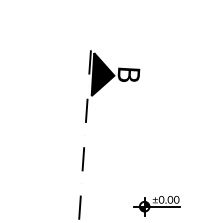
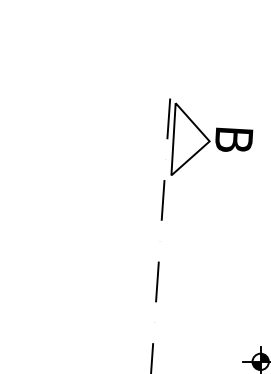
fill: (102, 74) -> (189, 139), removed

